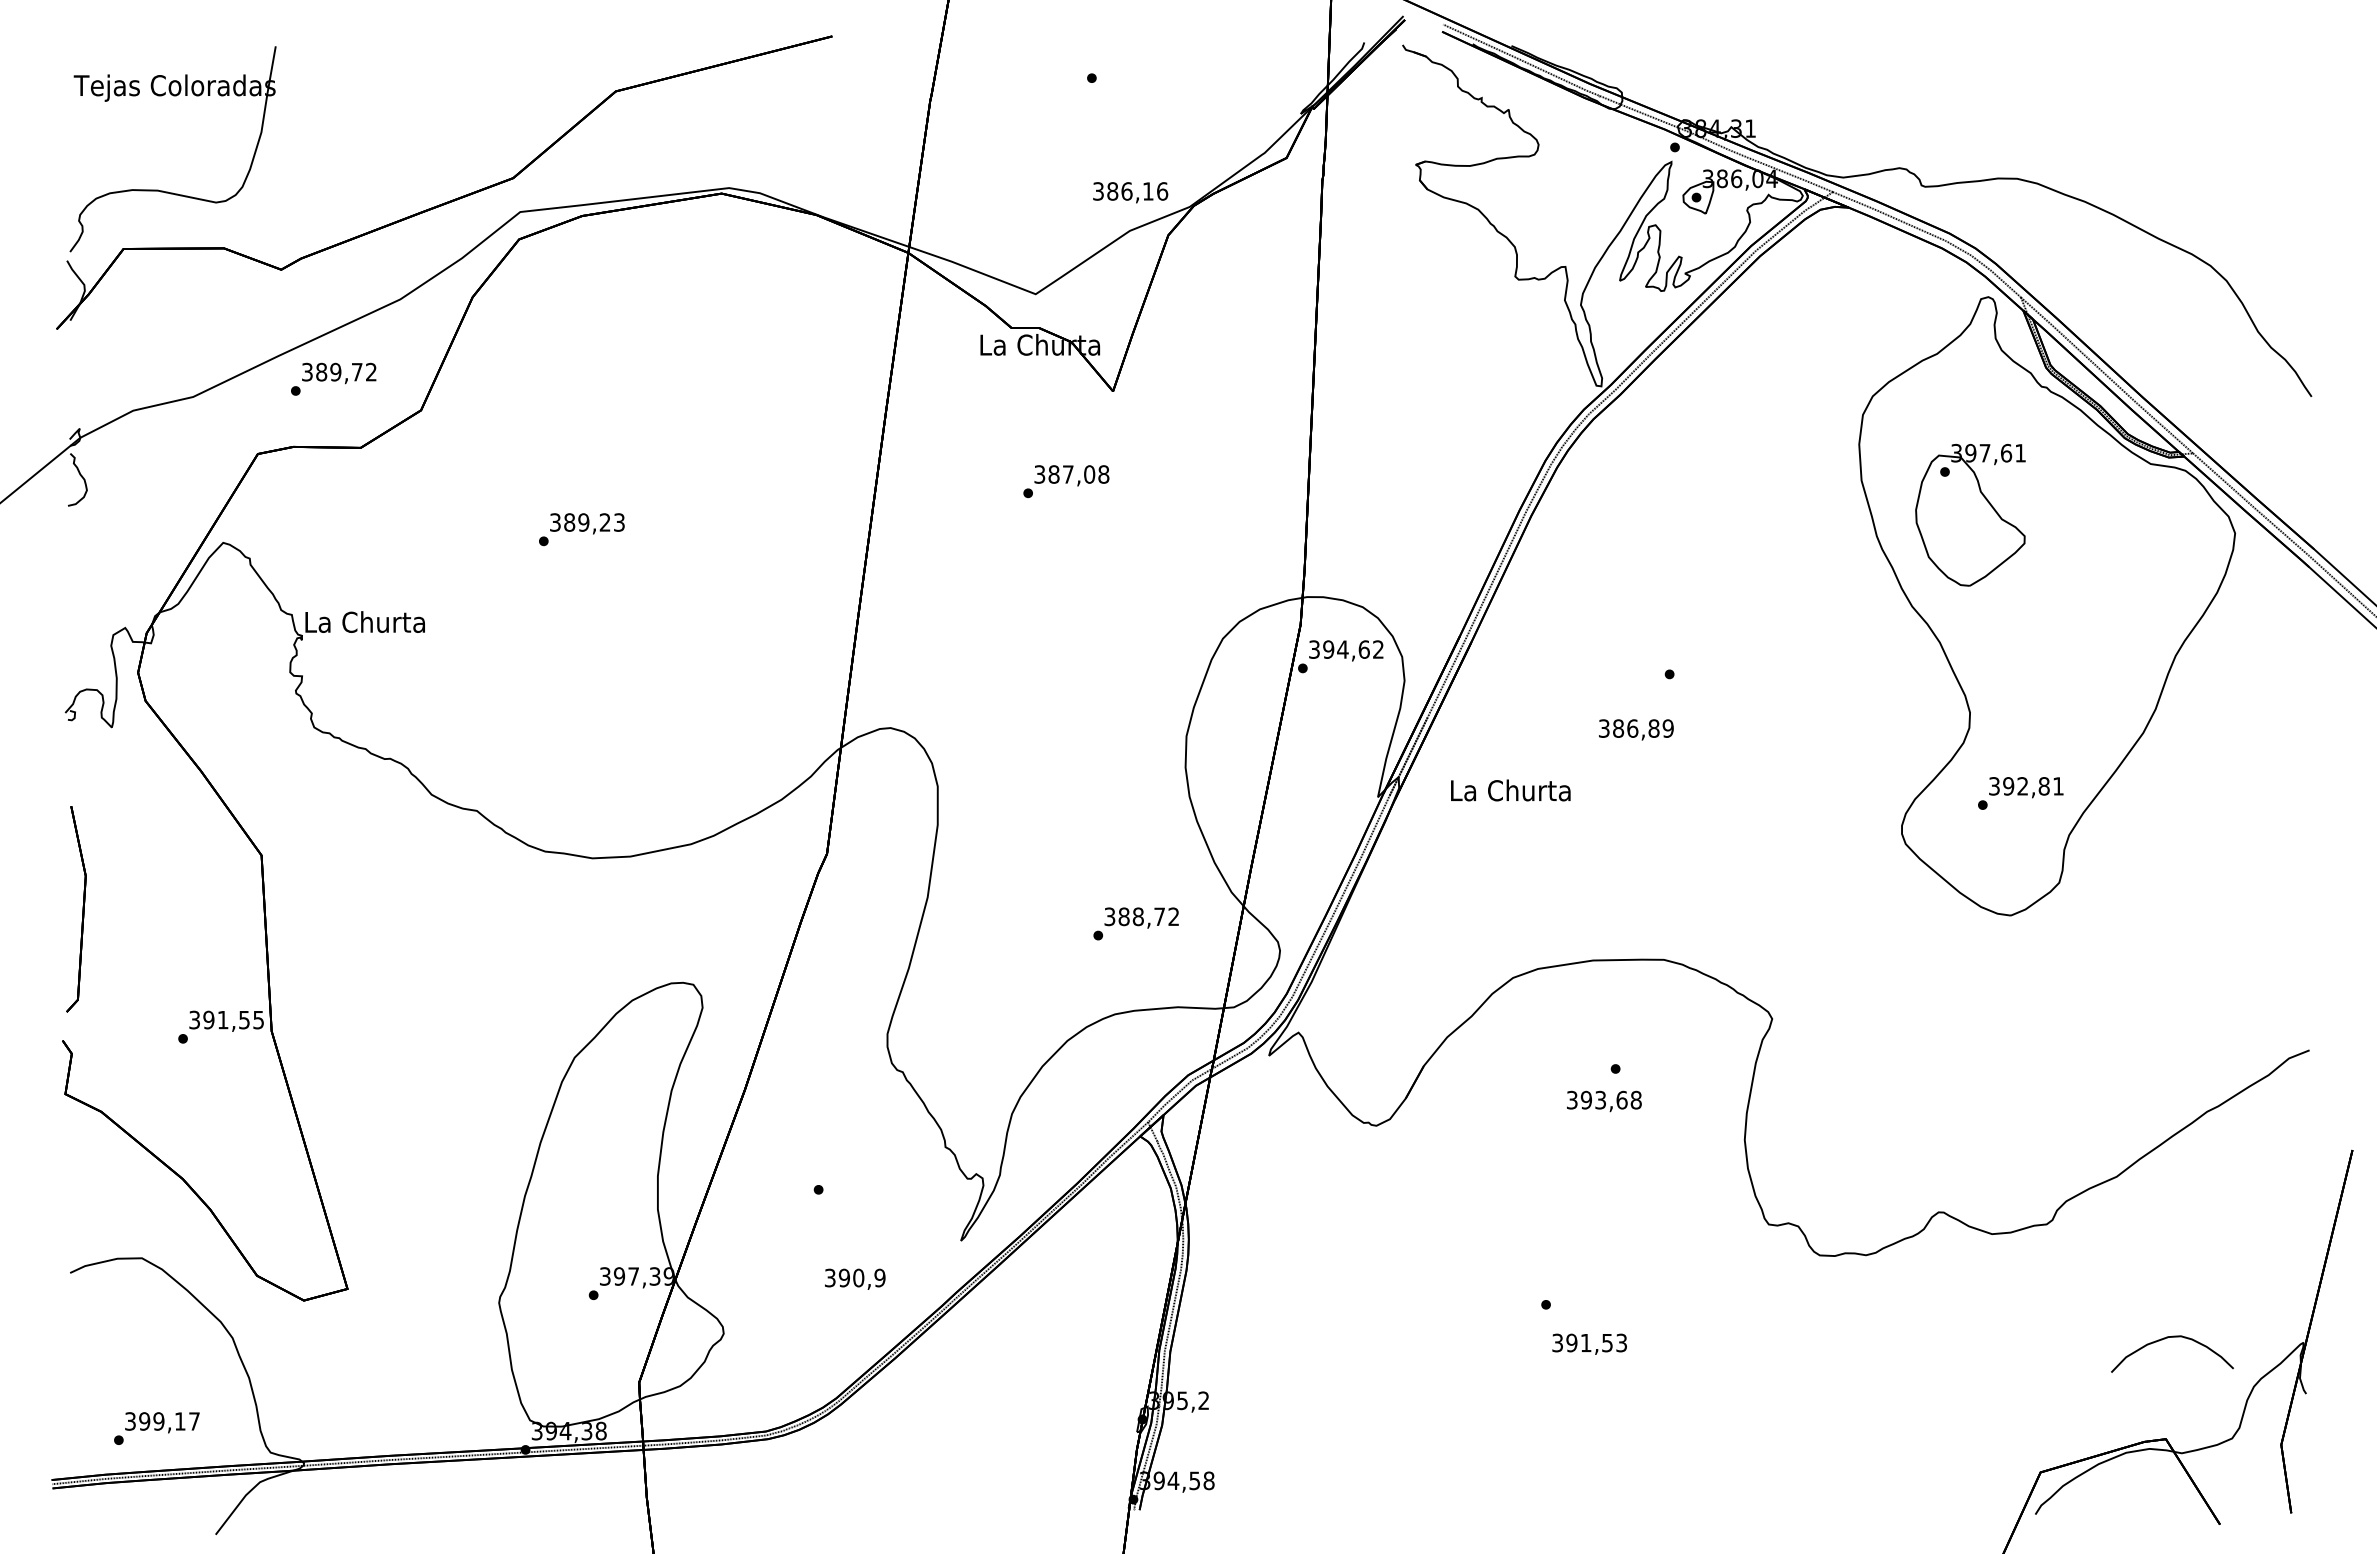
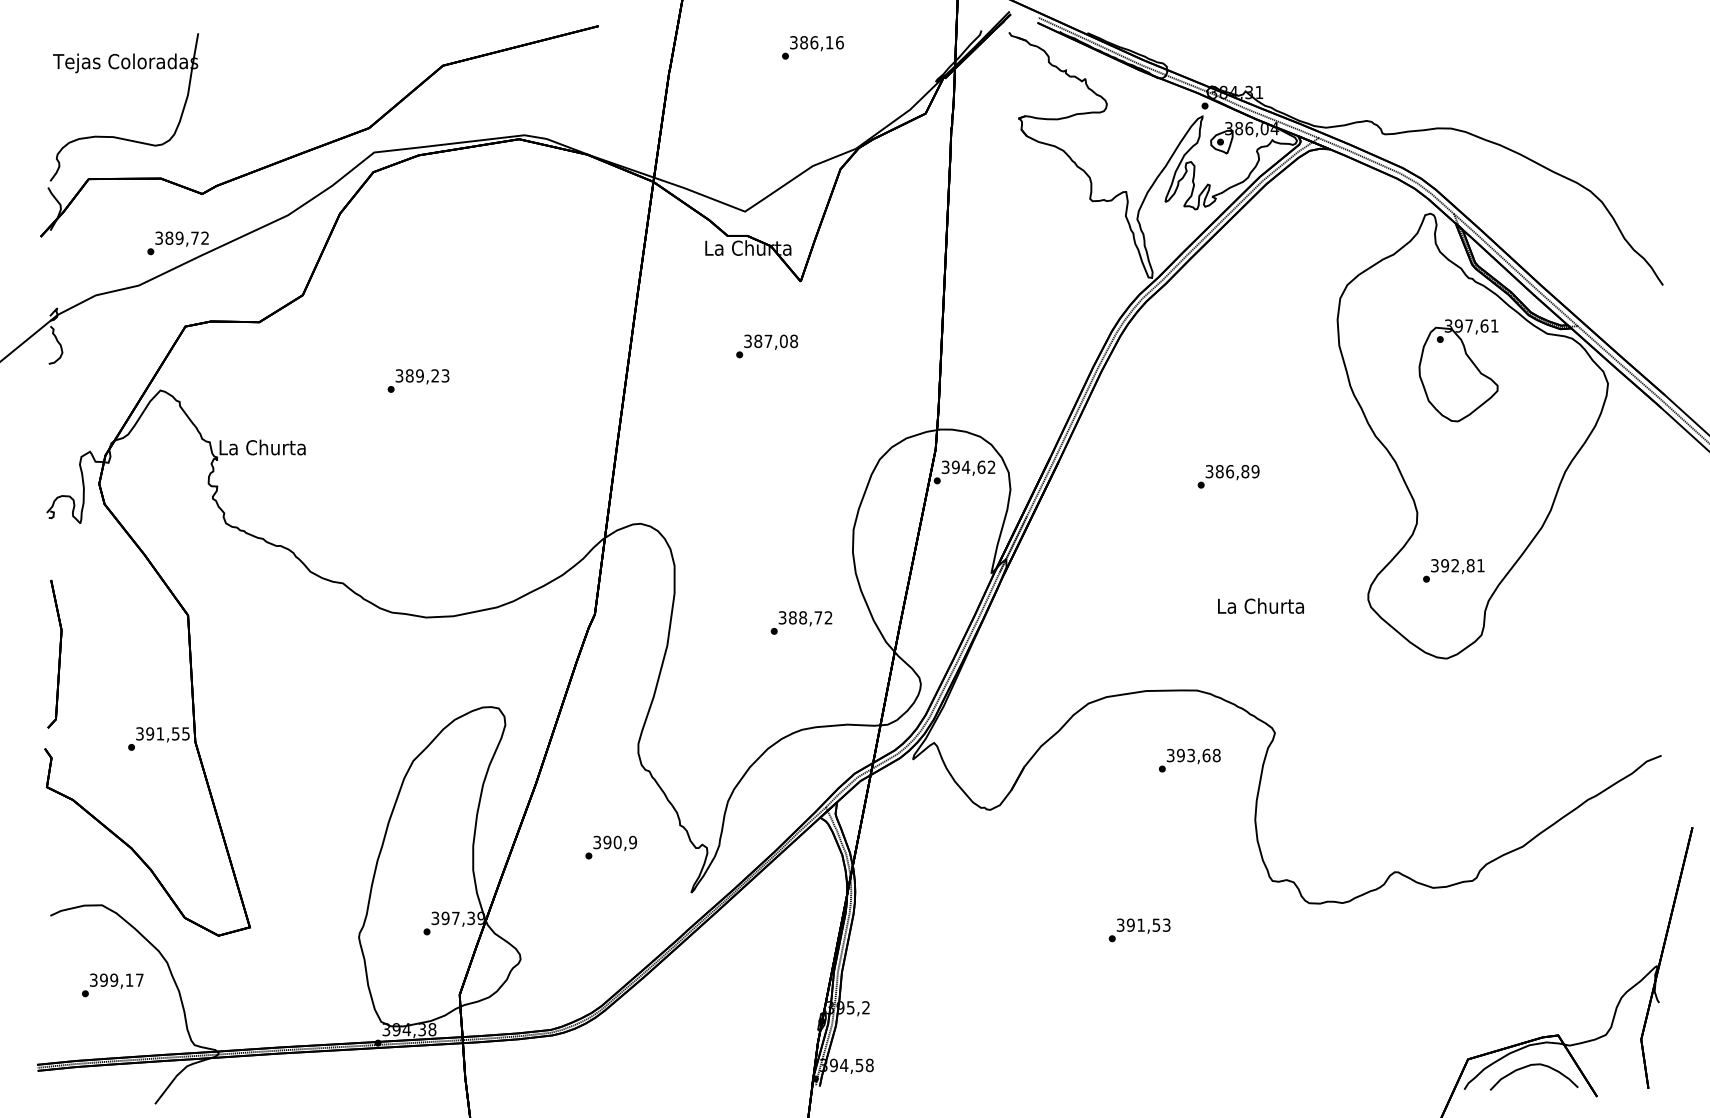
text: (1130, 192) -> (816, 43), moved
text: (333, 378) -> (177, 242), moved
part: (1970, 515) -> (1458, 370), moved
text: (1636, 729) -> (1232, 472), moved
text: (1510, 790) -> (1260, 606), moved
text: (1135, 923) -> (801, 622), moved
text: (1604, 1101) -> (1193, 756), moved
text: (855, 1278) -> (615, 842), moved
curve: (2165, 1339) -> (1529, 1066), moved
text: (1589, 1343) -> (1143, 925), moved
text: (156, 1428) -> (112, 985), moved

